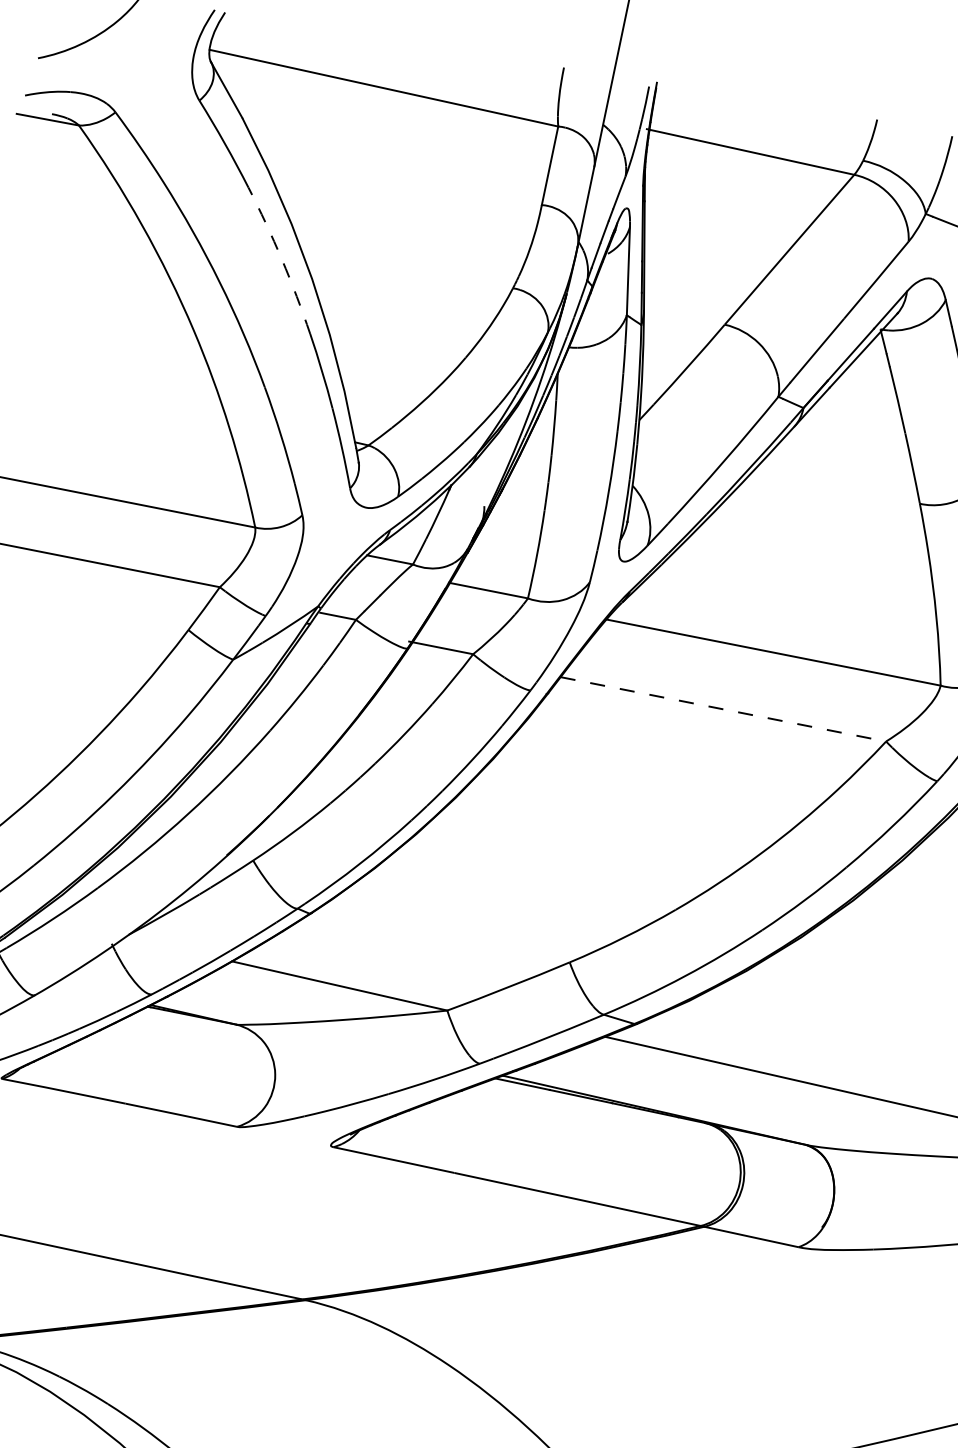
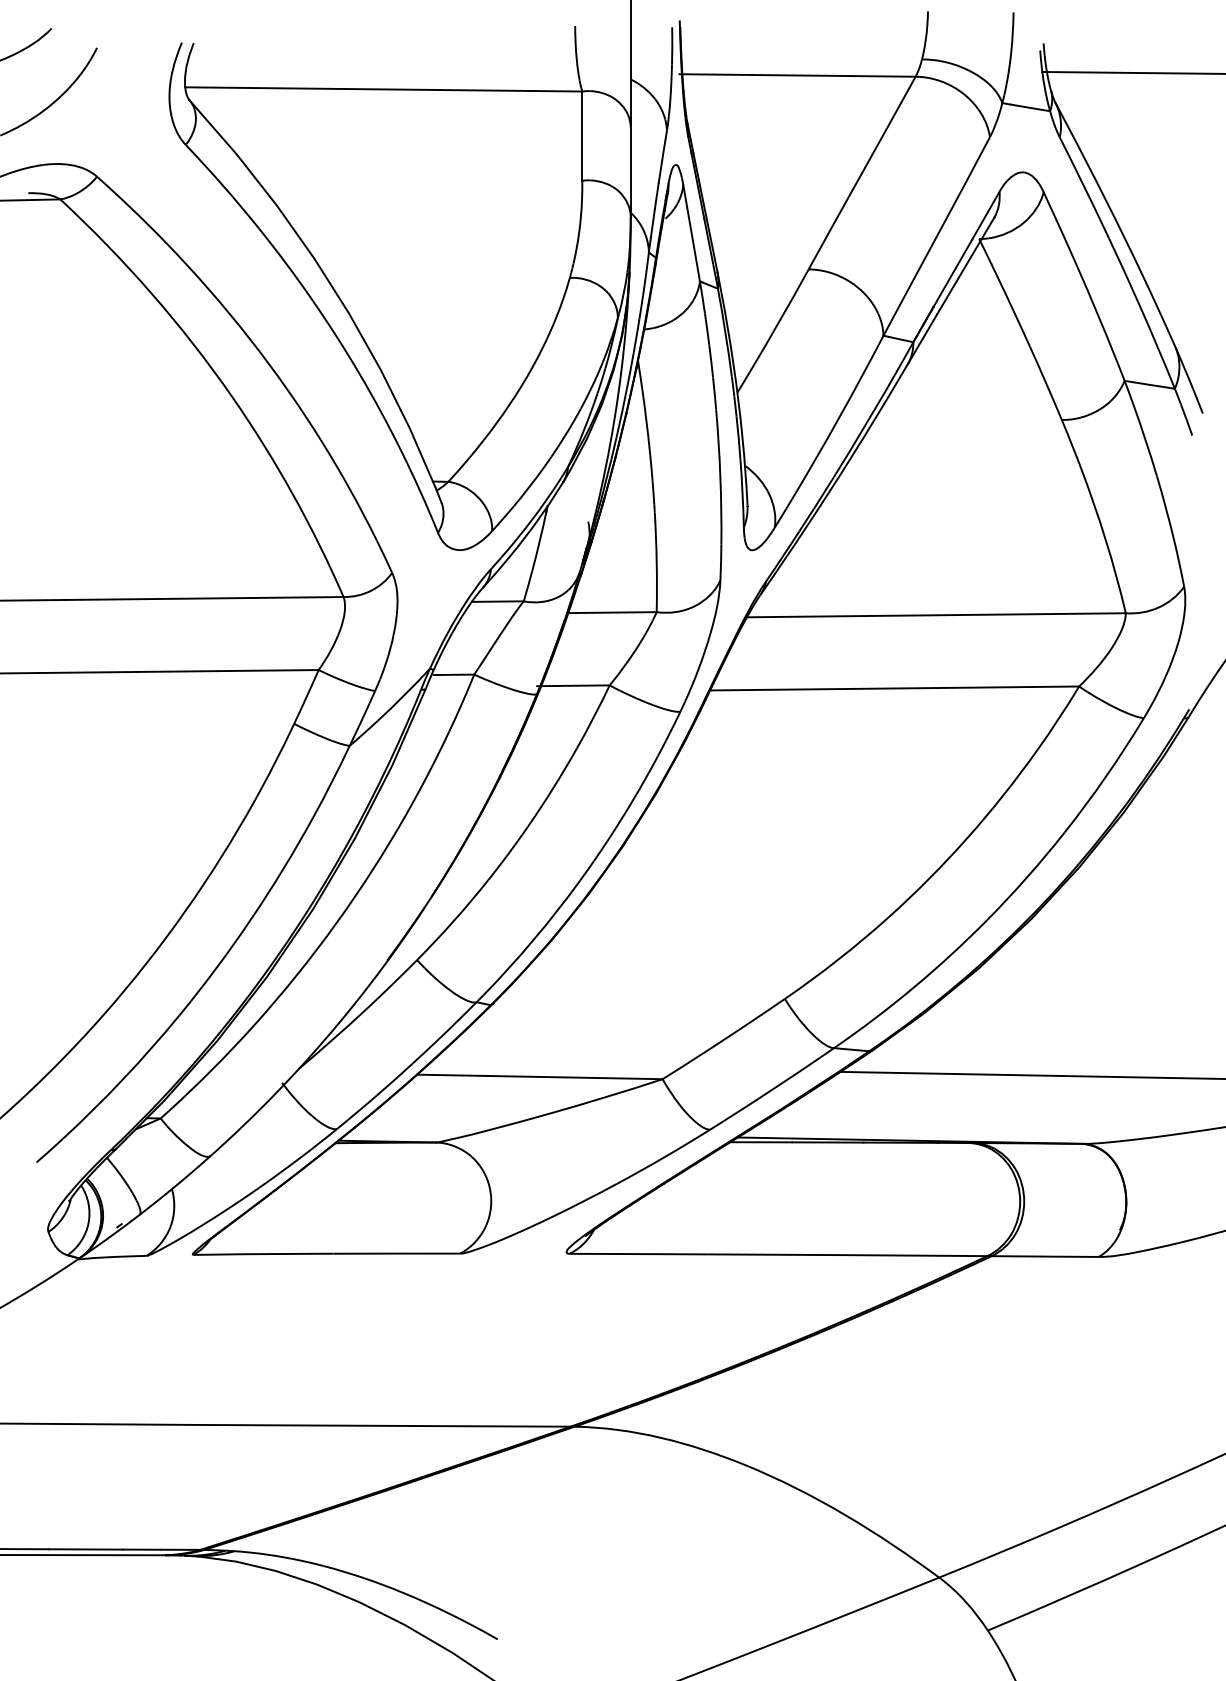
arc: (281, 259) -> (311, 299), dashed -> solid
line: (723, 709) -> (894, 688), dashed -> solid

